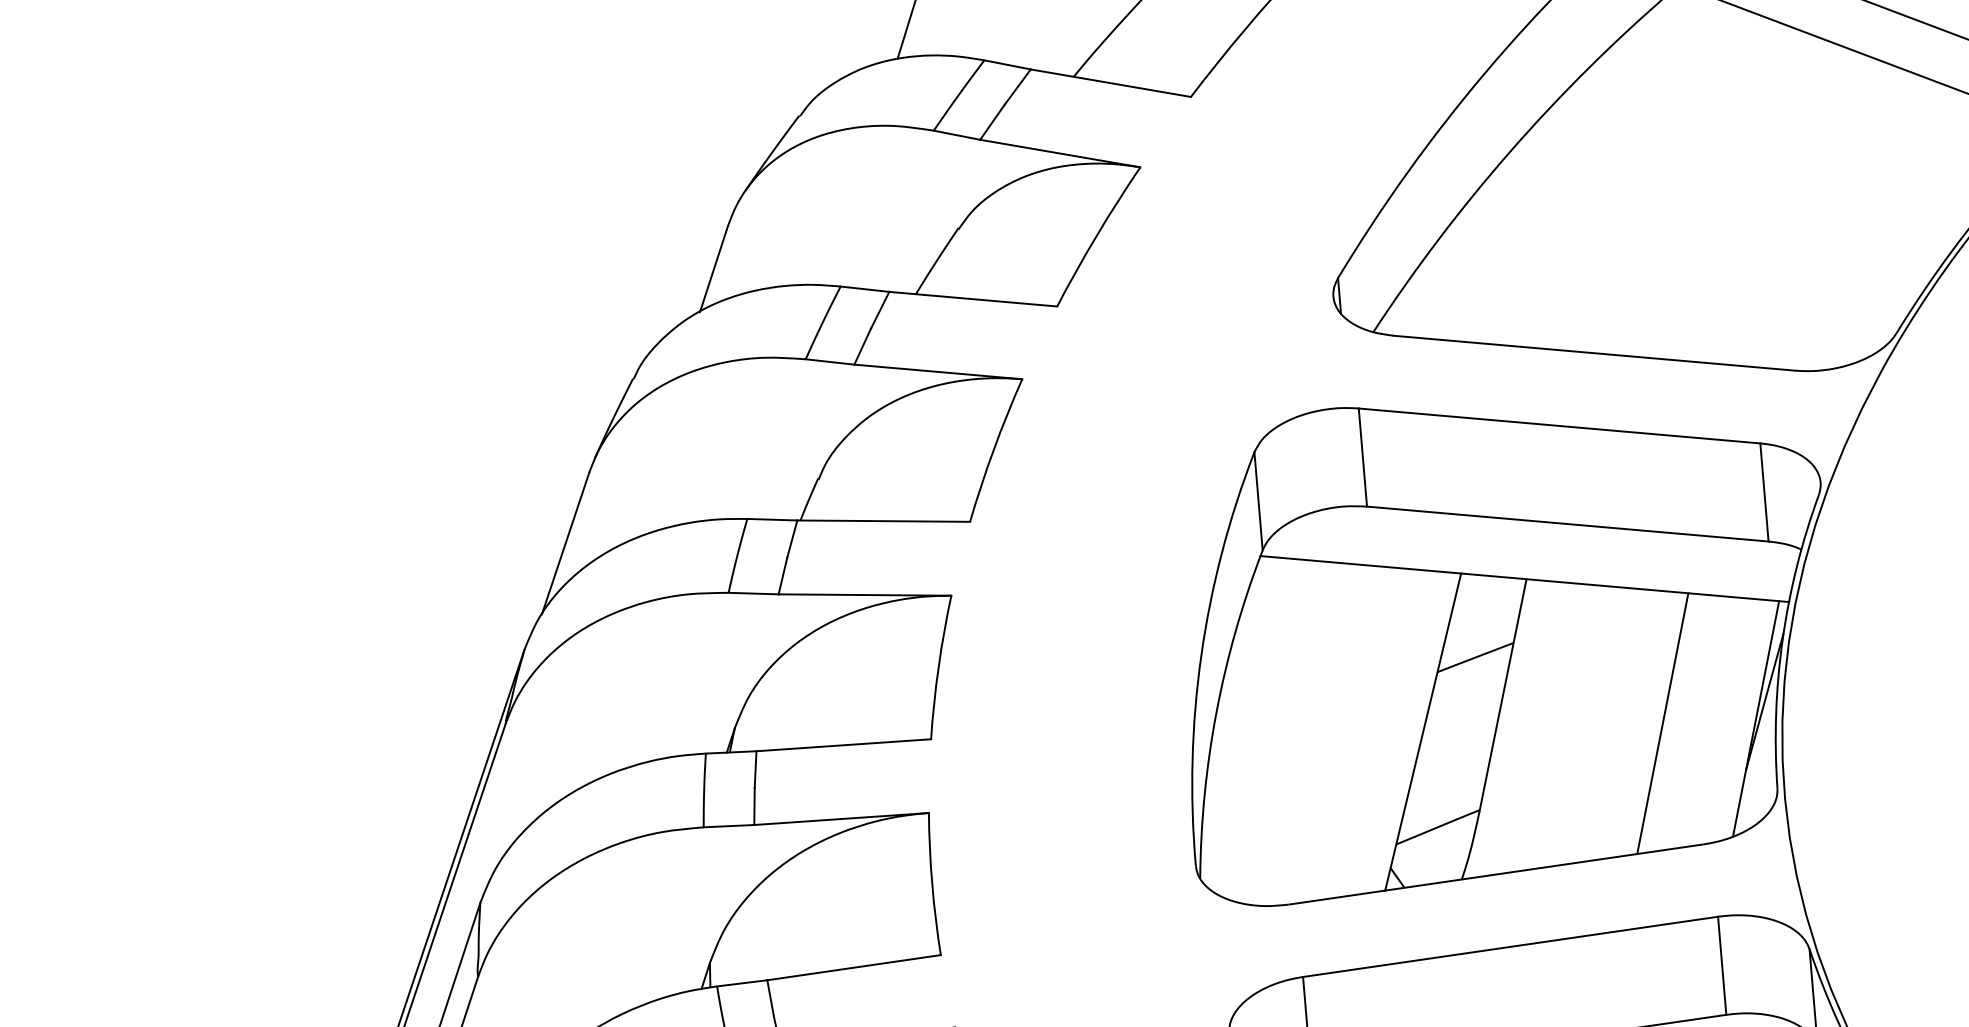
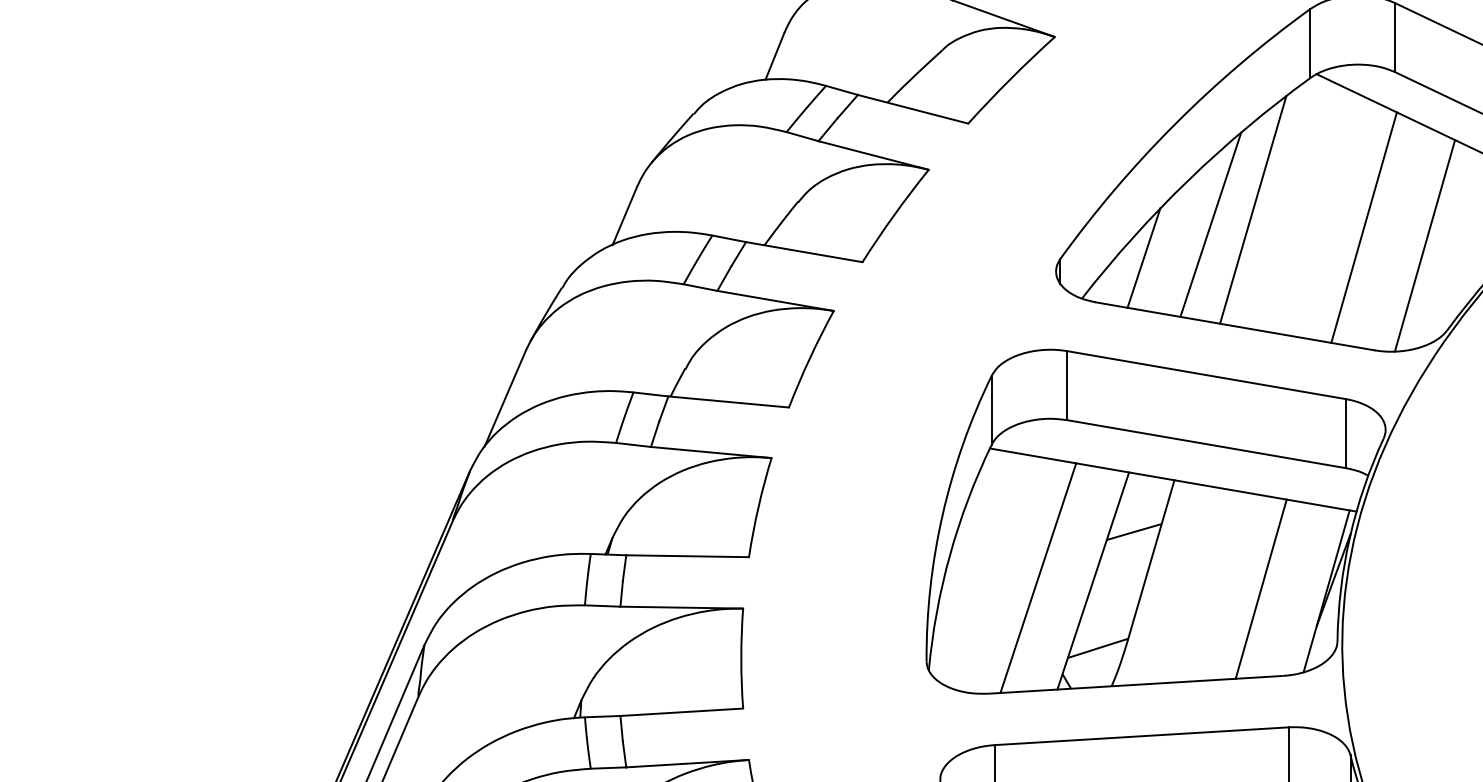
line: (1606, 184) -> (1253, 209), added
line: (1765, 197) -> (1363, 227), added
line: (1547, 211) -> (1210, 224), added
line: (1853, 215) -> (1424, 245), added
line: (1455, 266) -> (1143, 257), added
line: (1345, 735) -> (1038, 578), added

